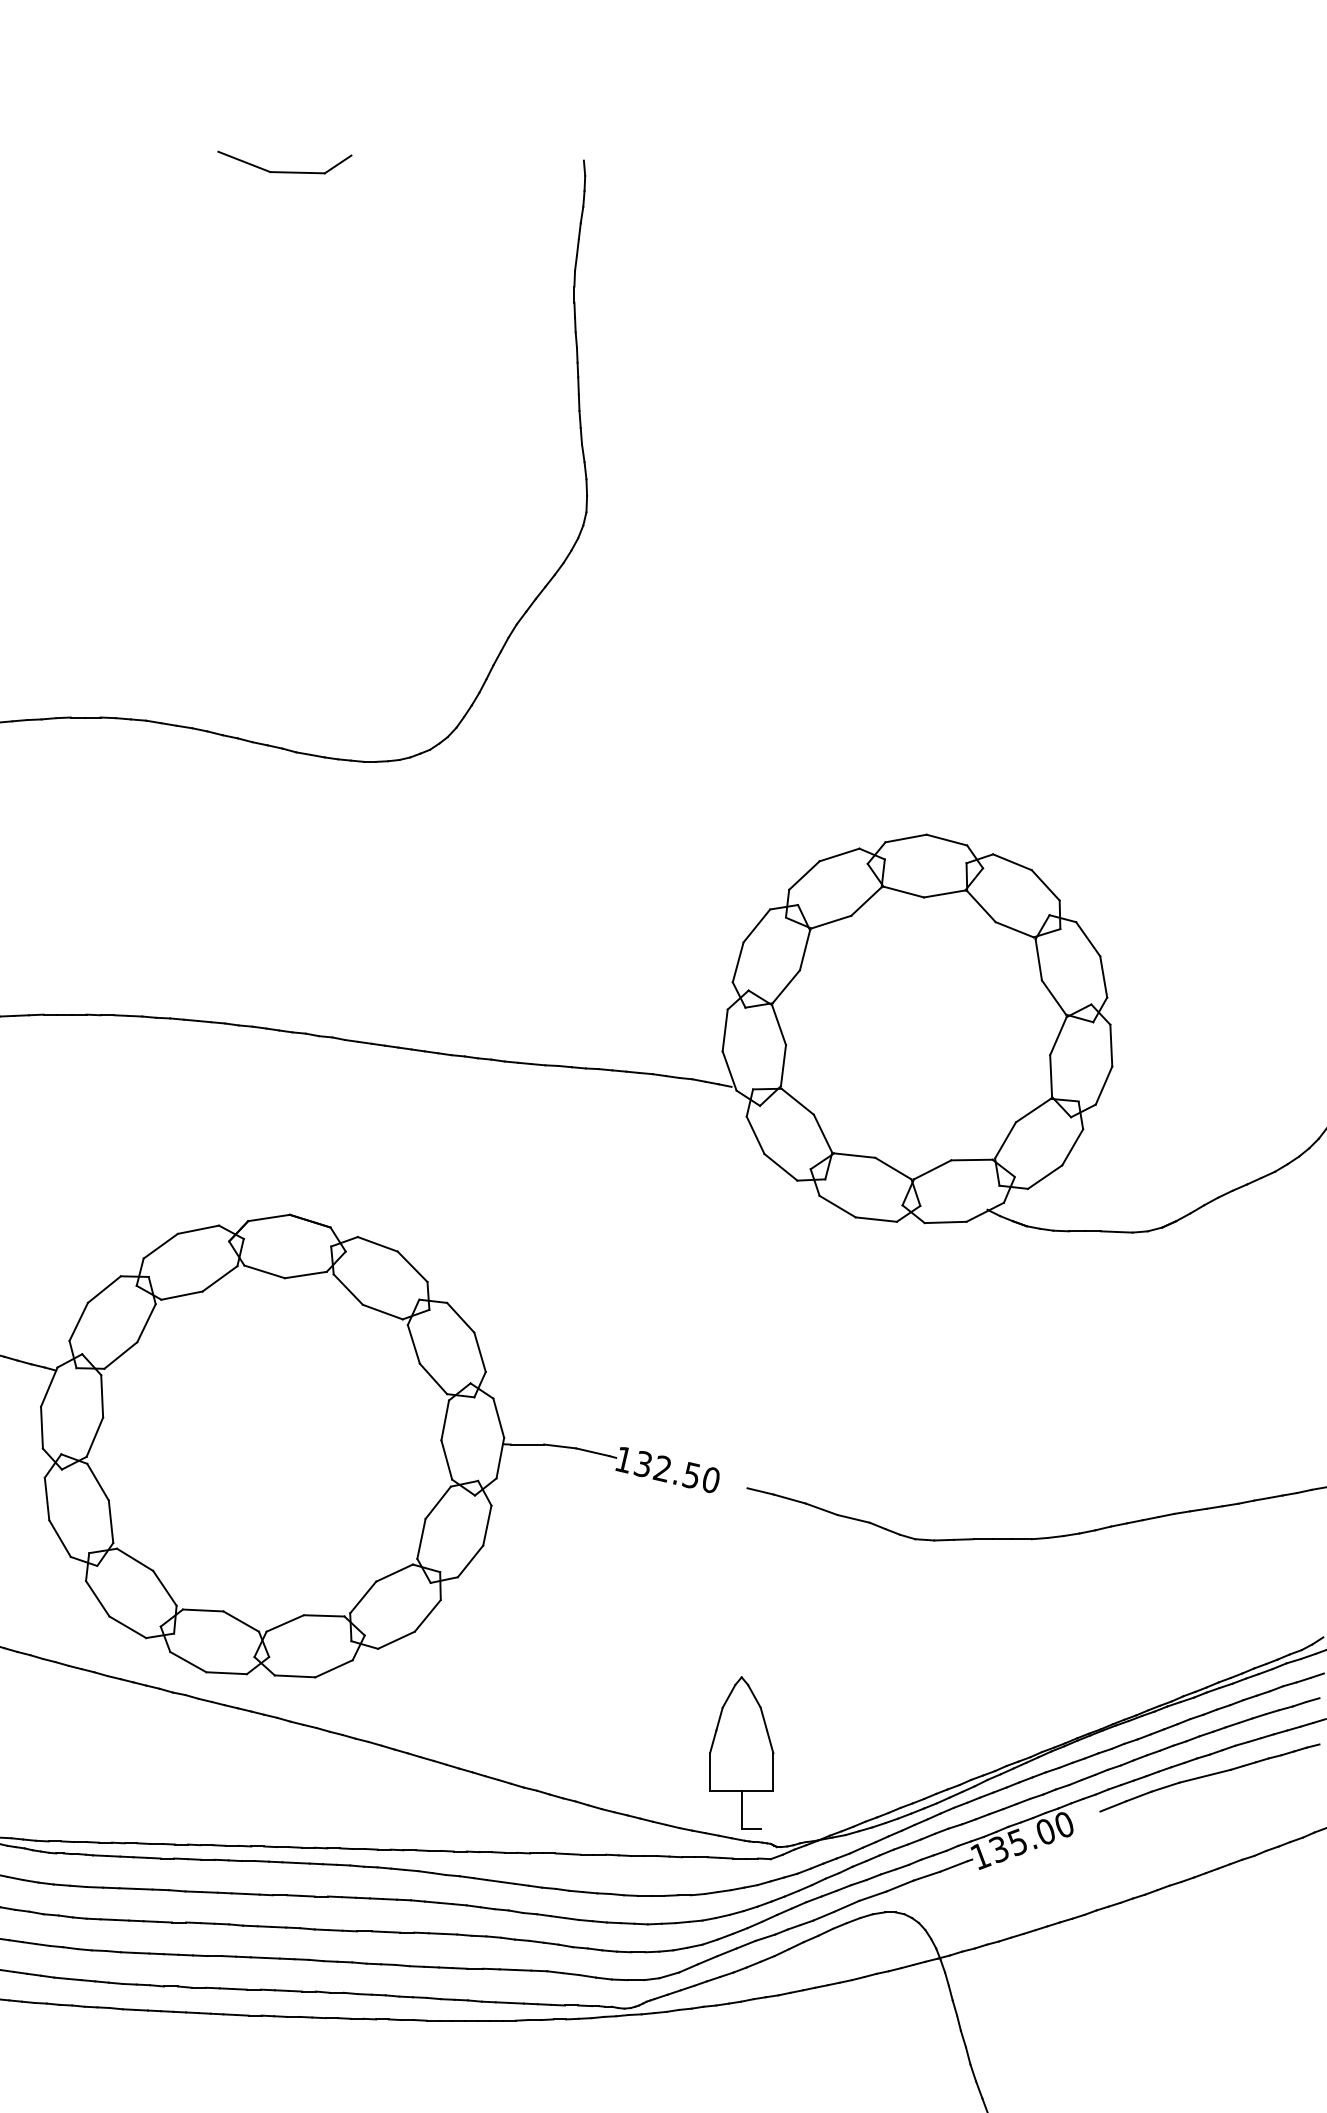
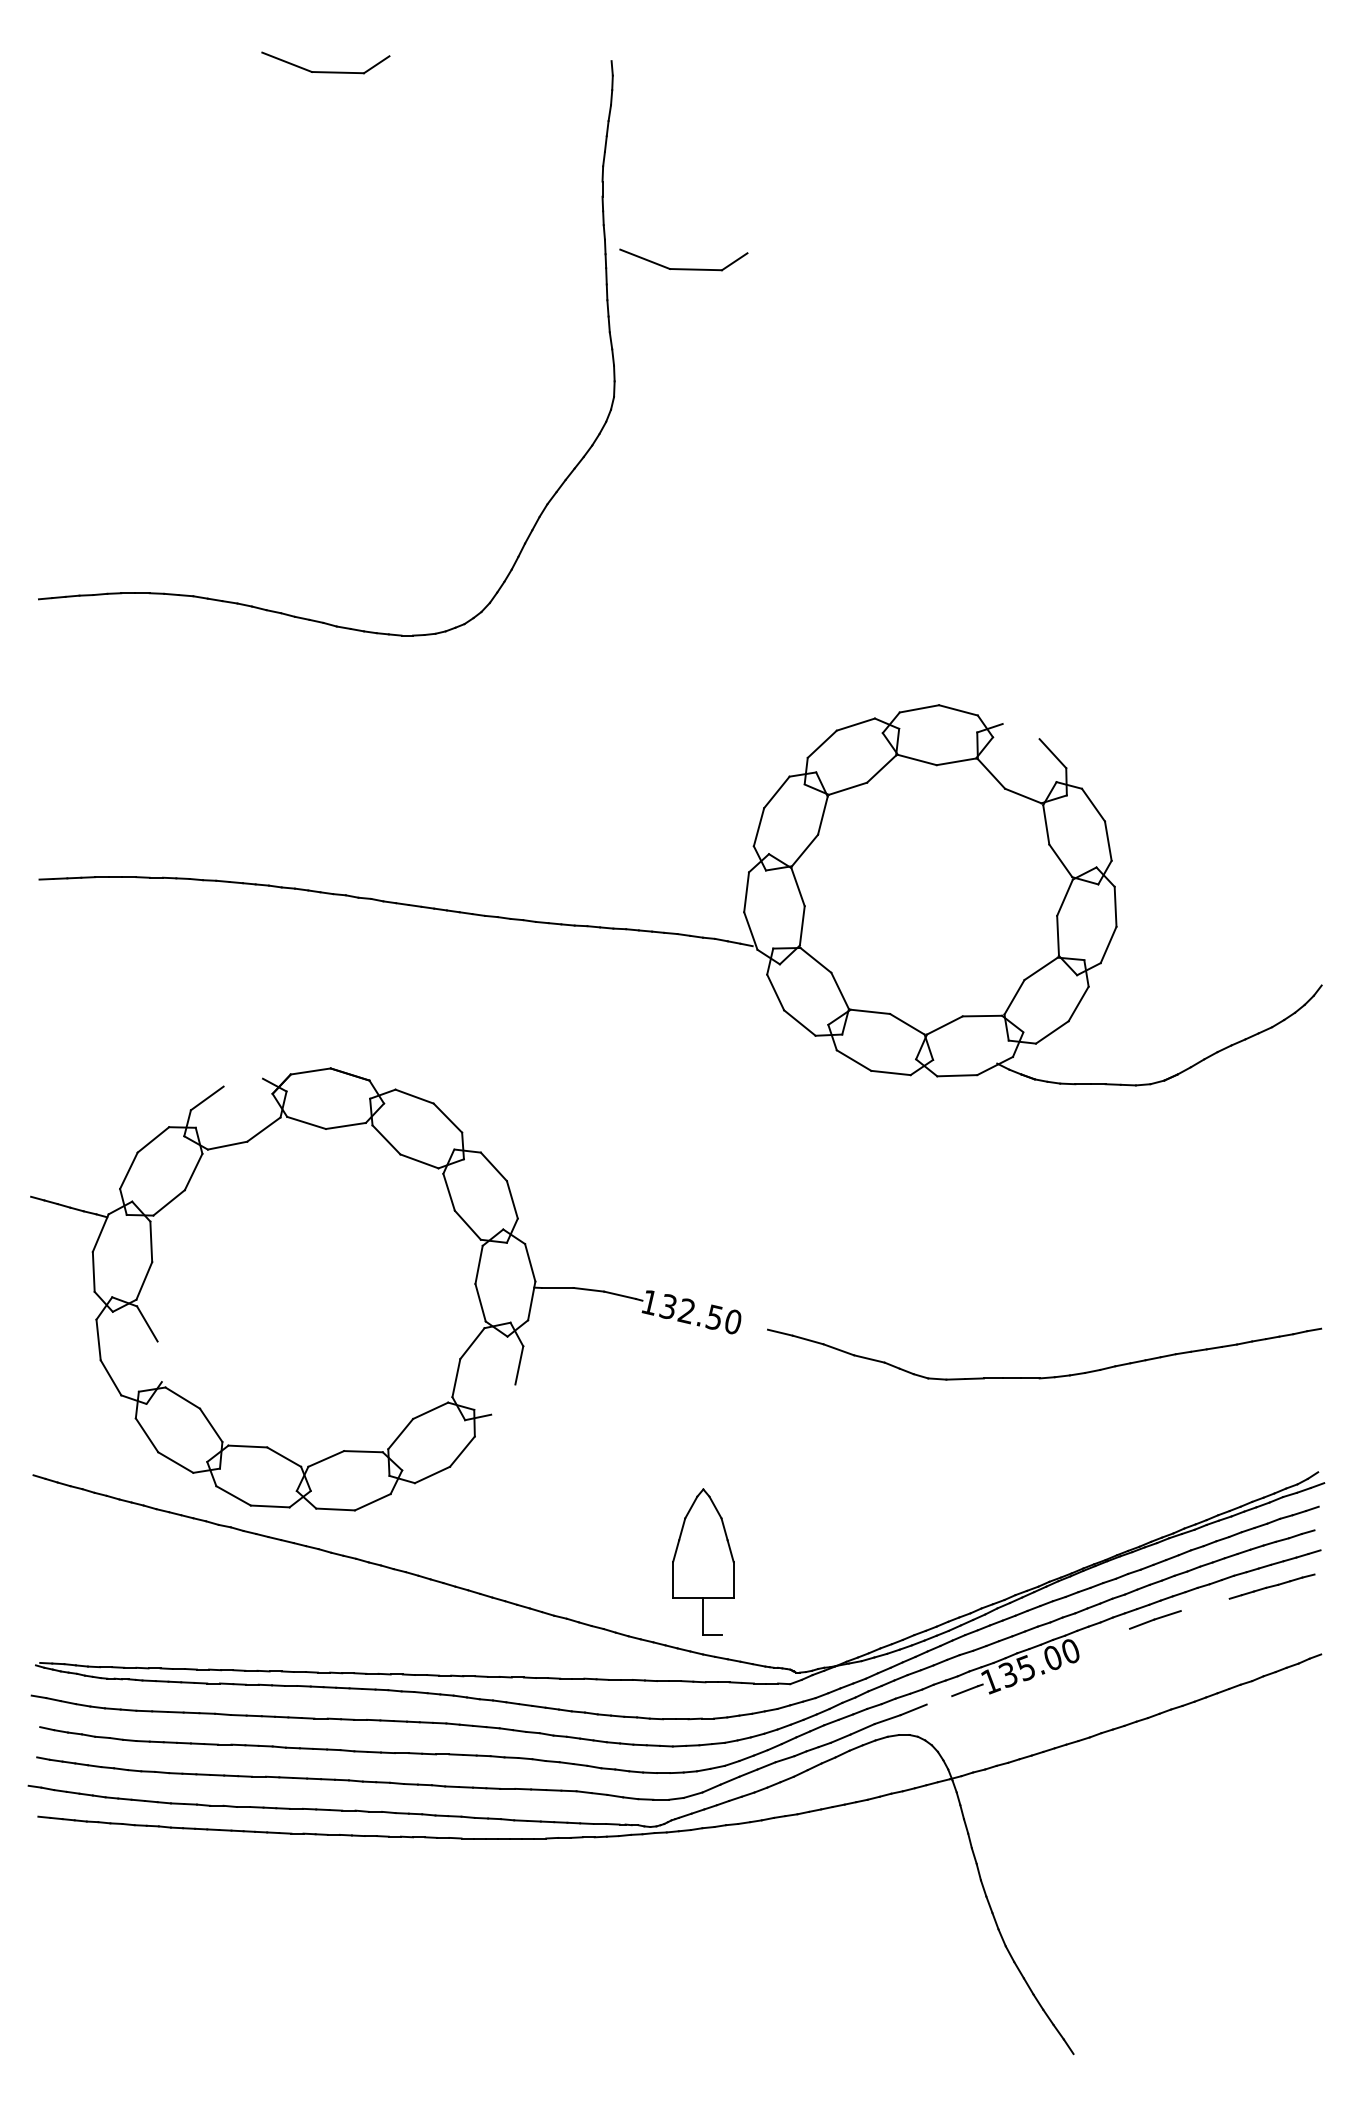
part: (659, 377) -> (683, 268), added
line: (1011, 862) -> (1020, 731), removed
line: (197, 1229) -> (242, 1082), removed
line: (110, 1521) -> (159, 1361), removed
line: (470, 1561) -> (503, 1399), removed
part: (741, 1752) -> (703, 1561), moved
line: (1204, 1775) -> (1204, 1604), removed
line: (1113, 1806) -> (1117, 1633), removed
line: (927, 1876) -> (939, 1700), removed

